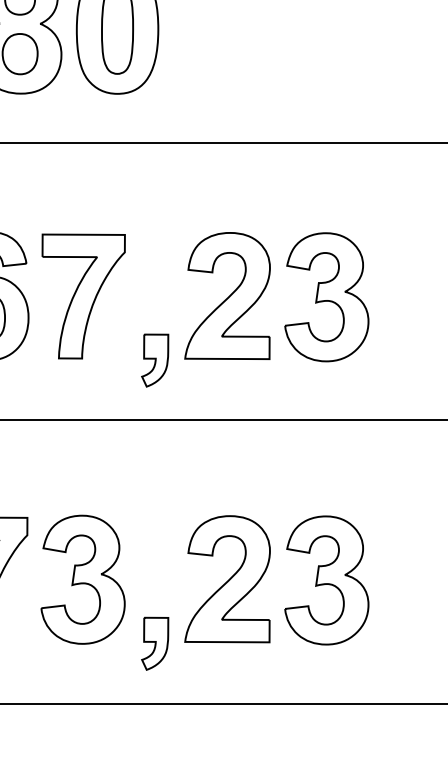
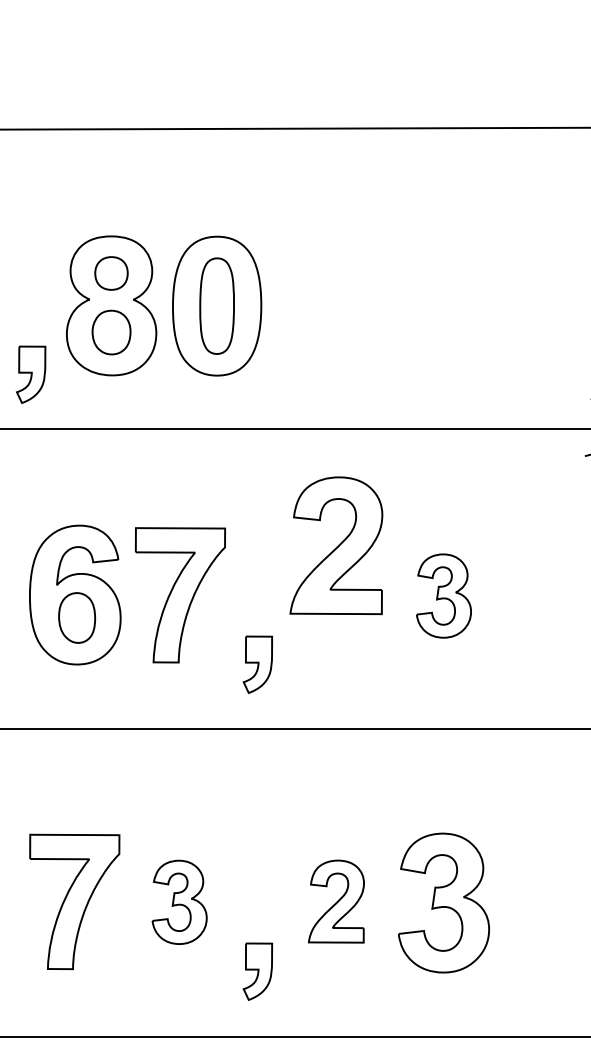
part: (227, 295) -> (336, 545), moved
part: (326, 296) -> (443, 595), size x0.6
part: (82, 579) -> (179, 902), size x0.6
part: (227, 579) -> (336, 901), size x0.6

